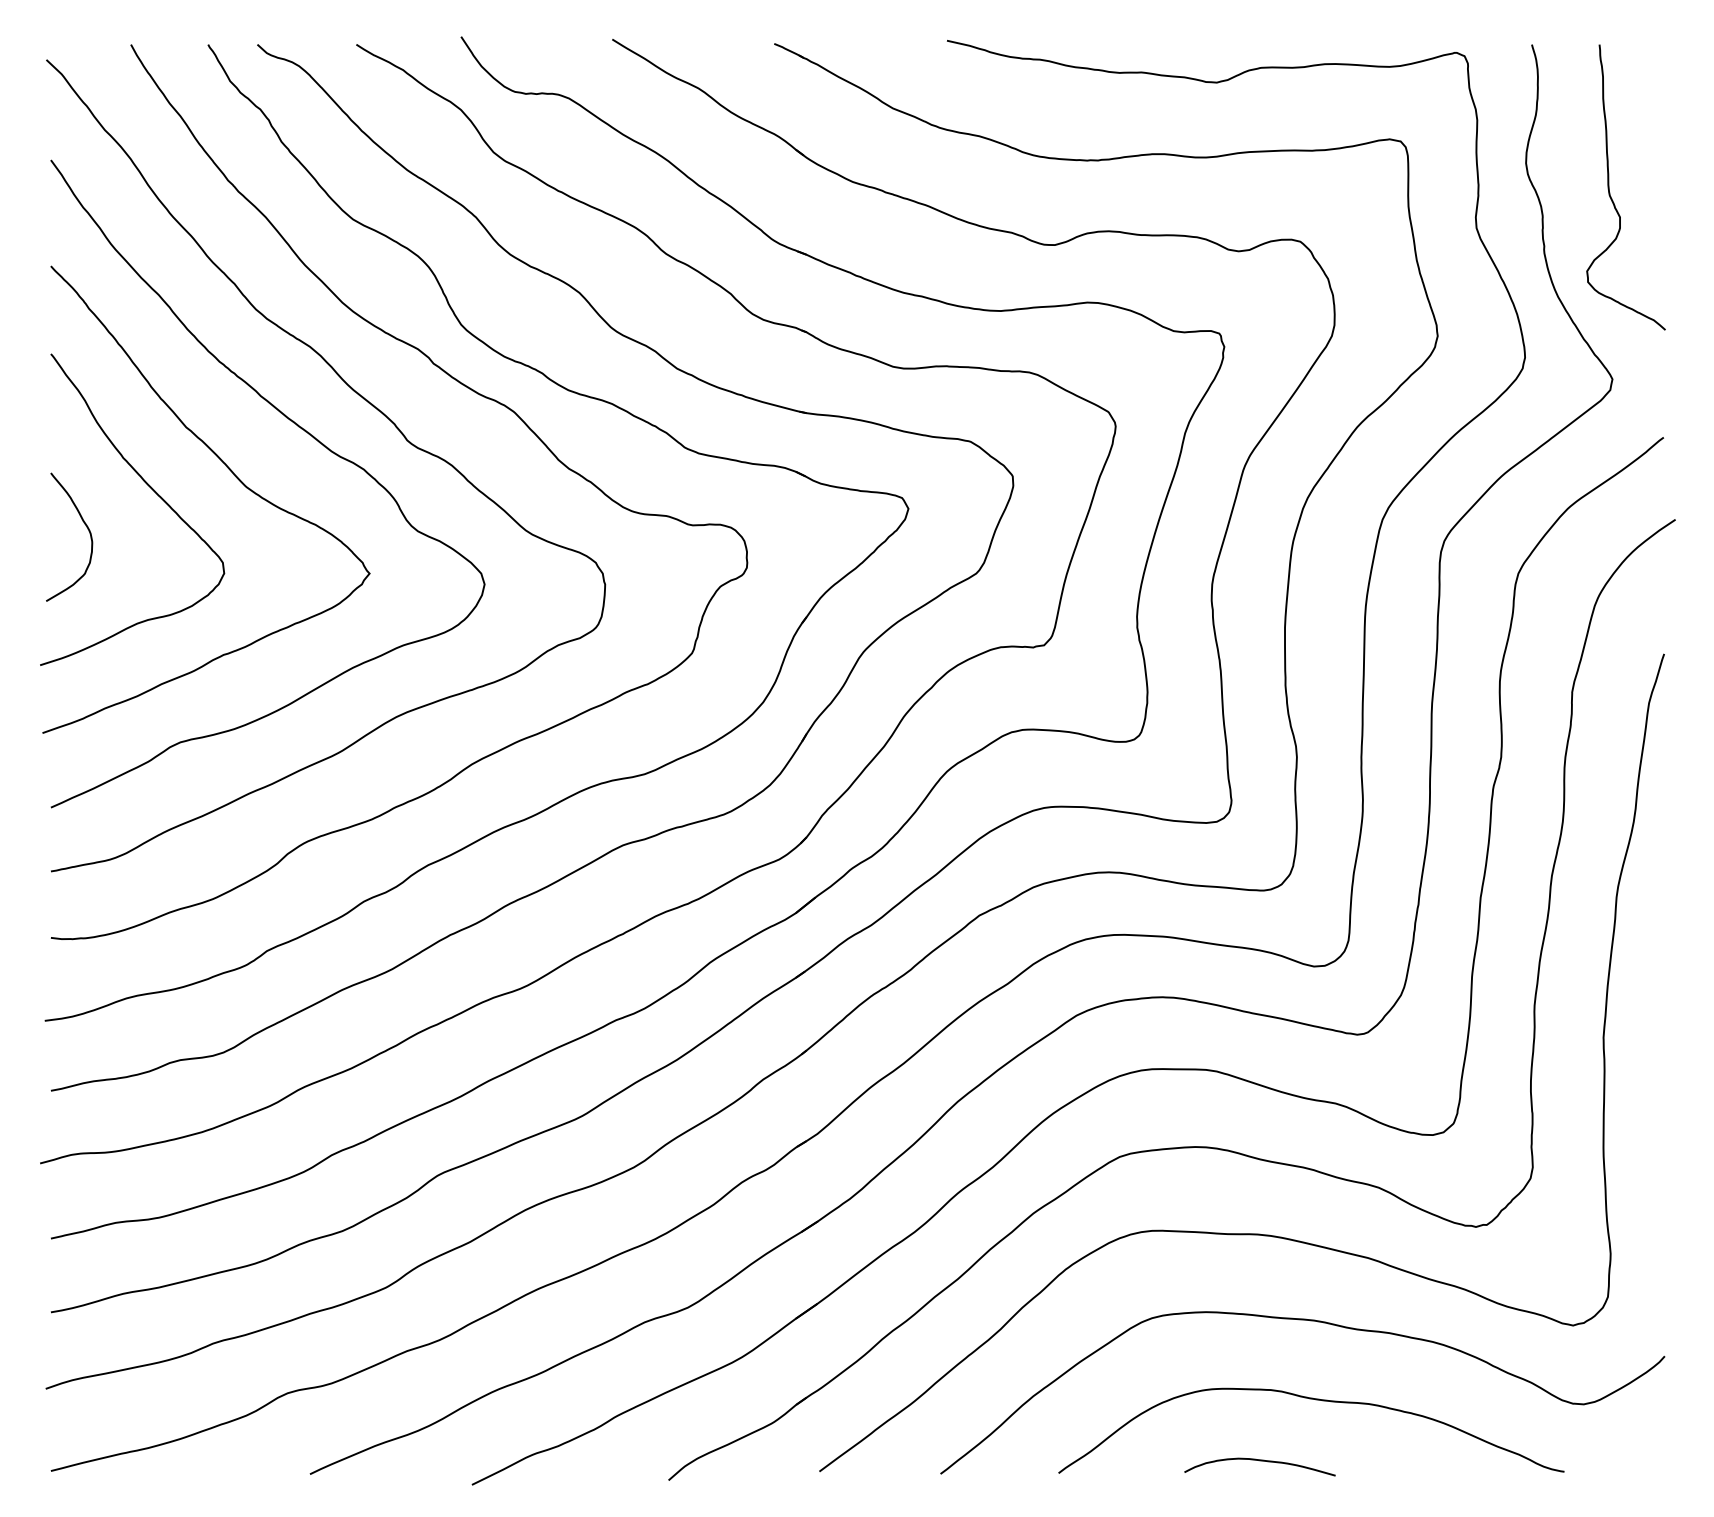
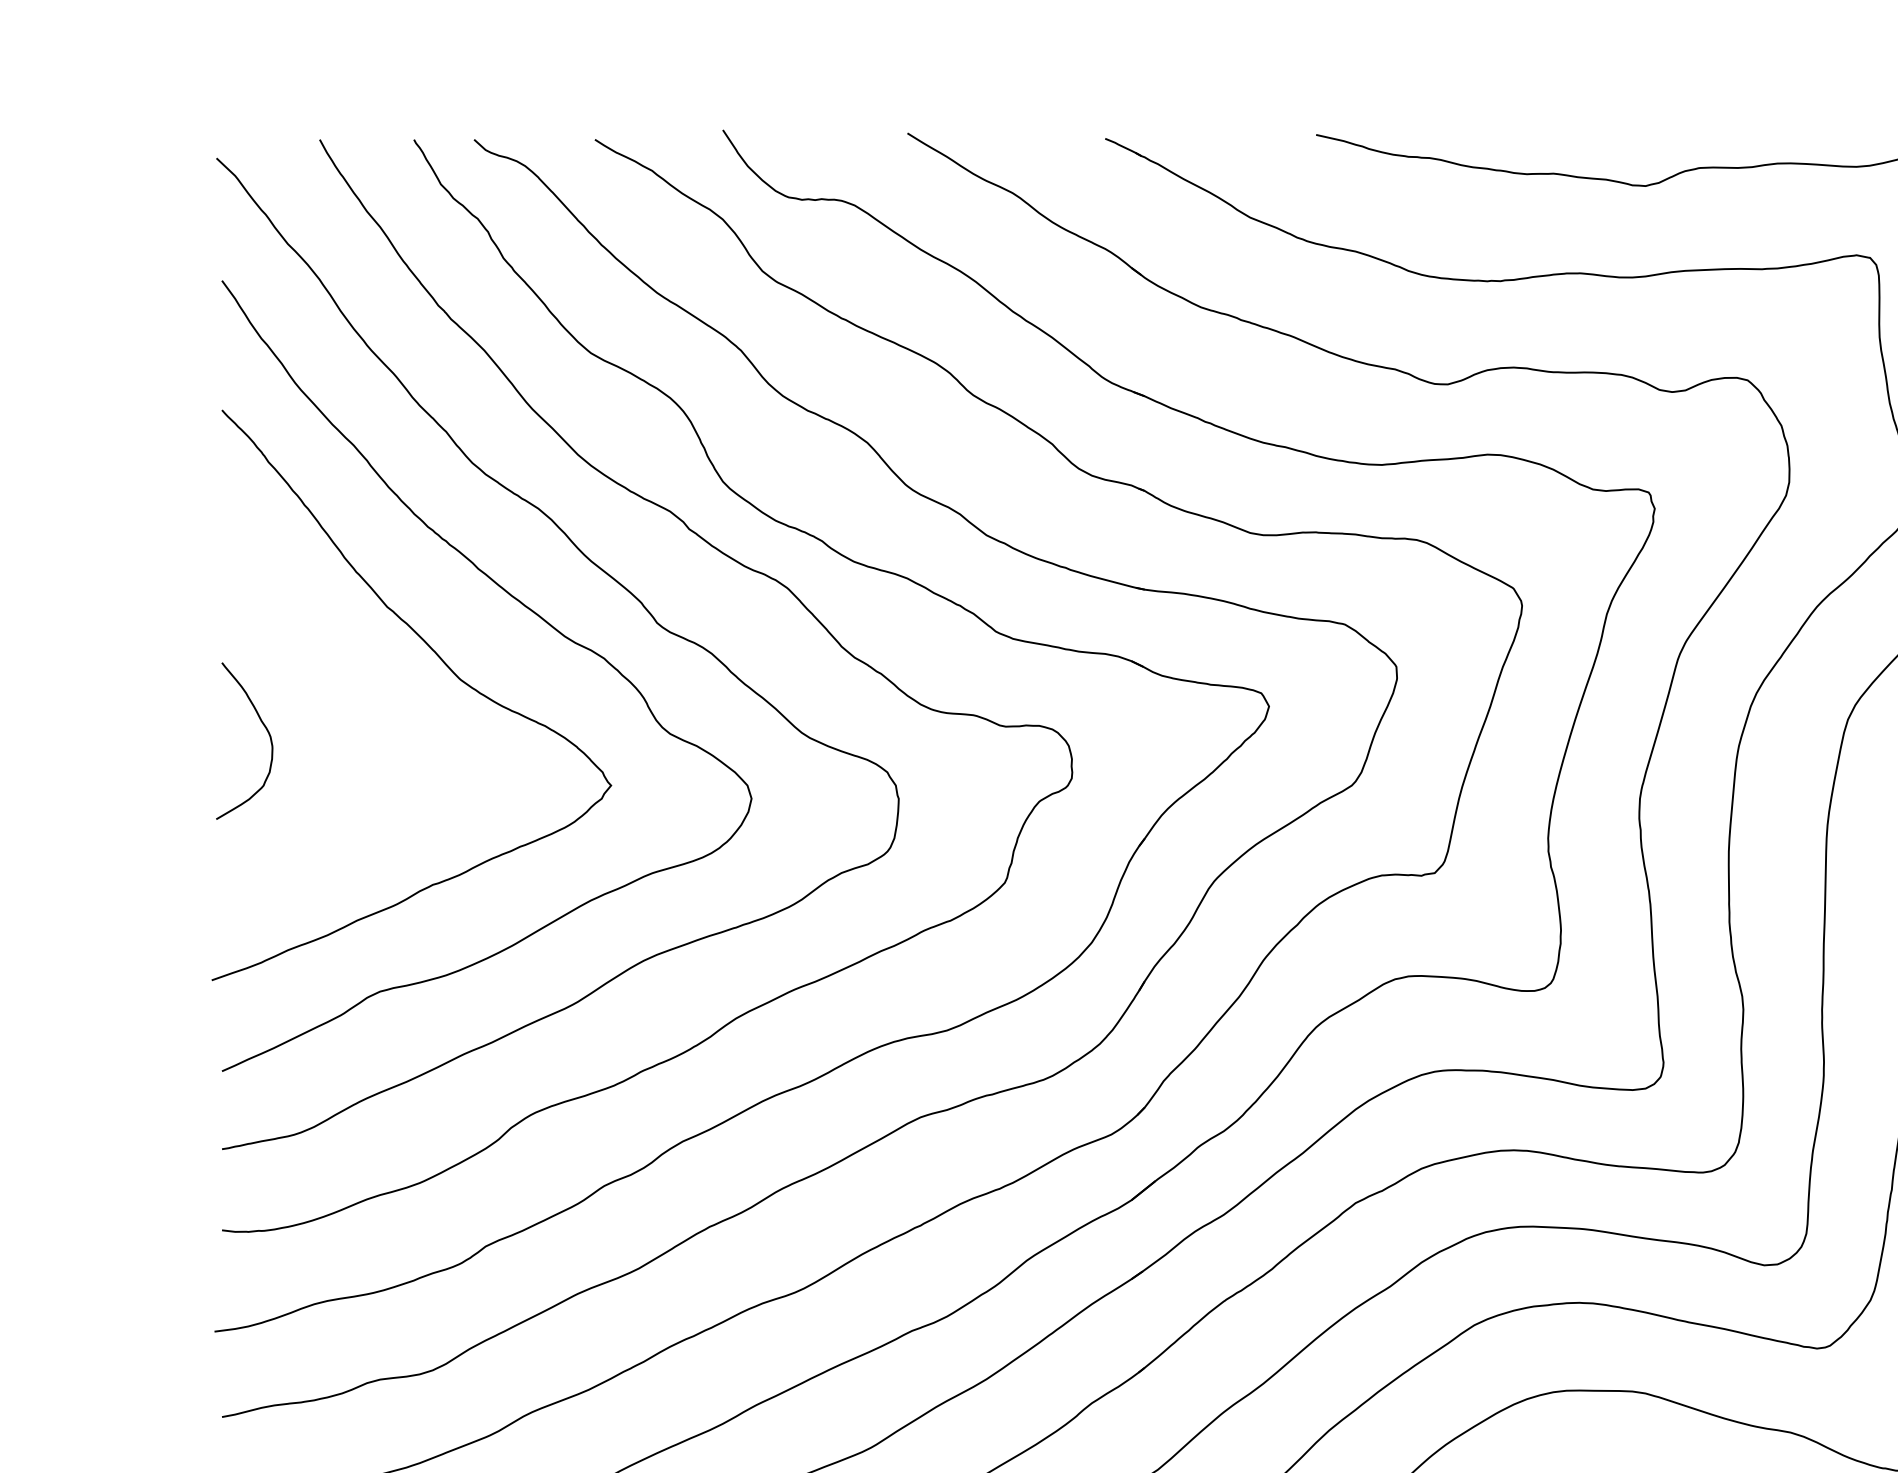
curve: (151, 489) -> (344, 682), removed

